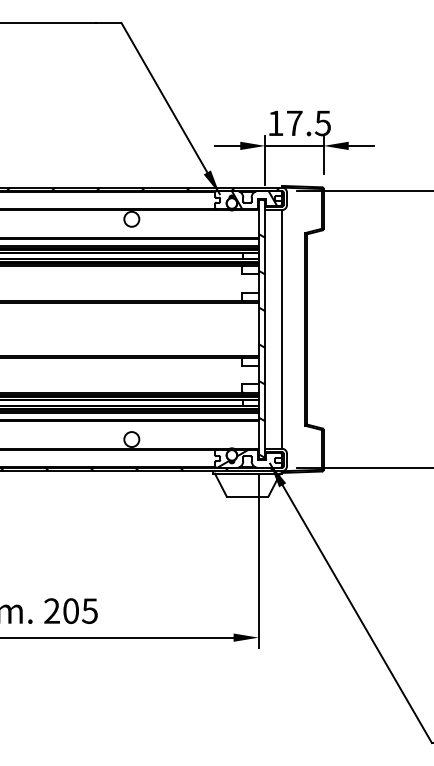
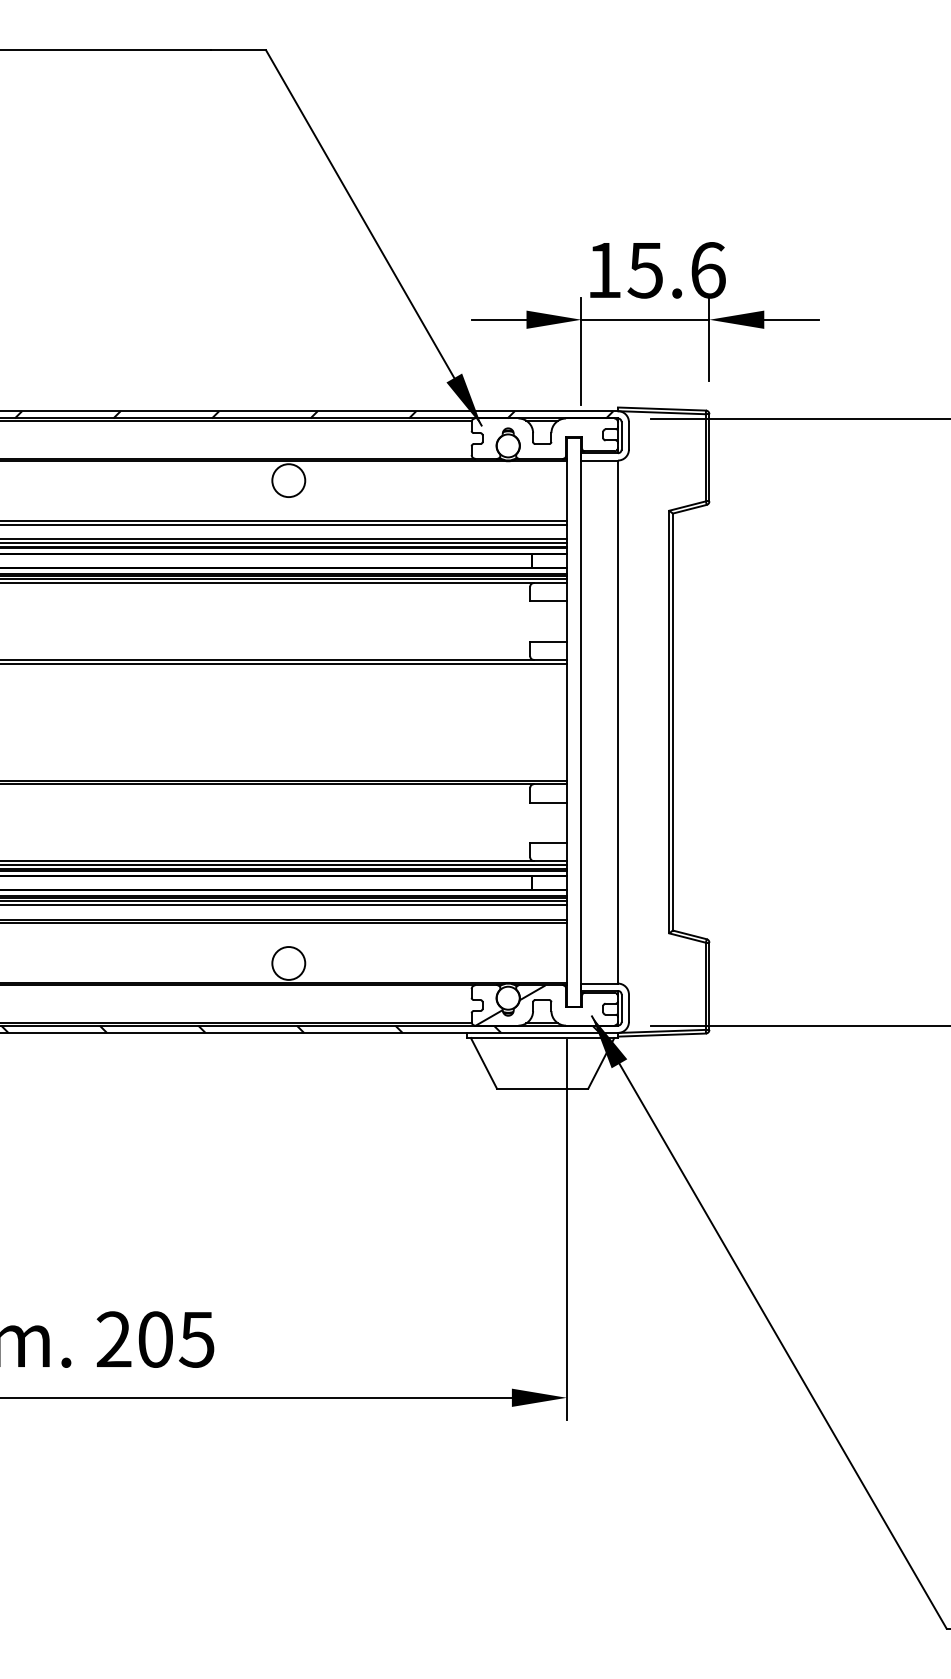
text: (308, 123) -> (676, 270), 17.5 -> 15.6
hatch: (254, 199) -> (557, 437), removed
hatch: (261, 328) -> (573, 720), removed

